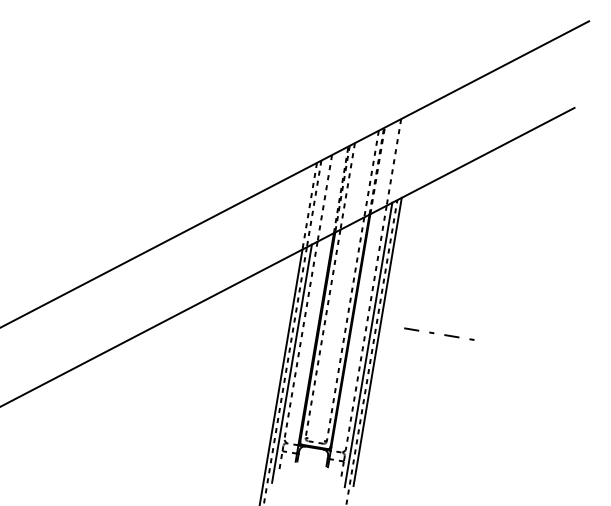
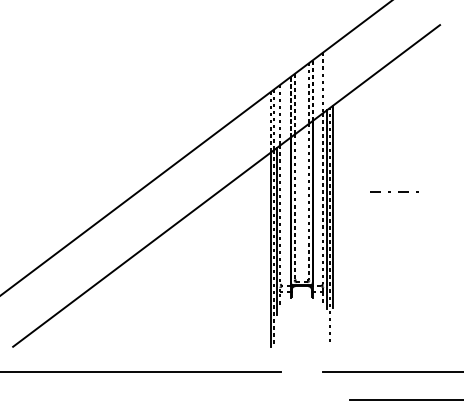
line: (433, 331) -> (390, 191), moved

